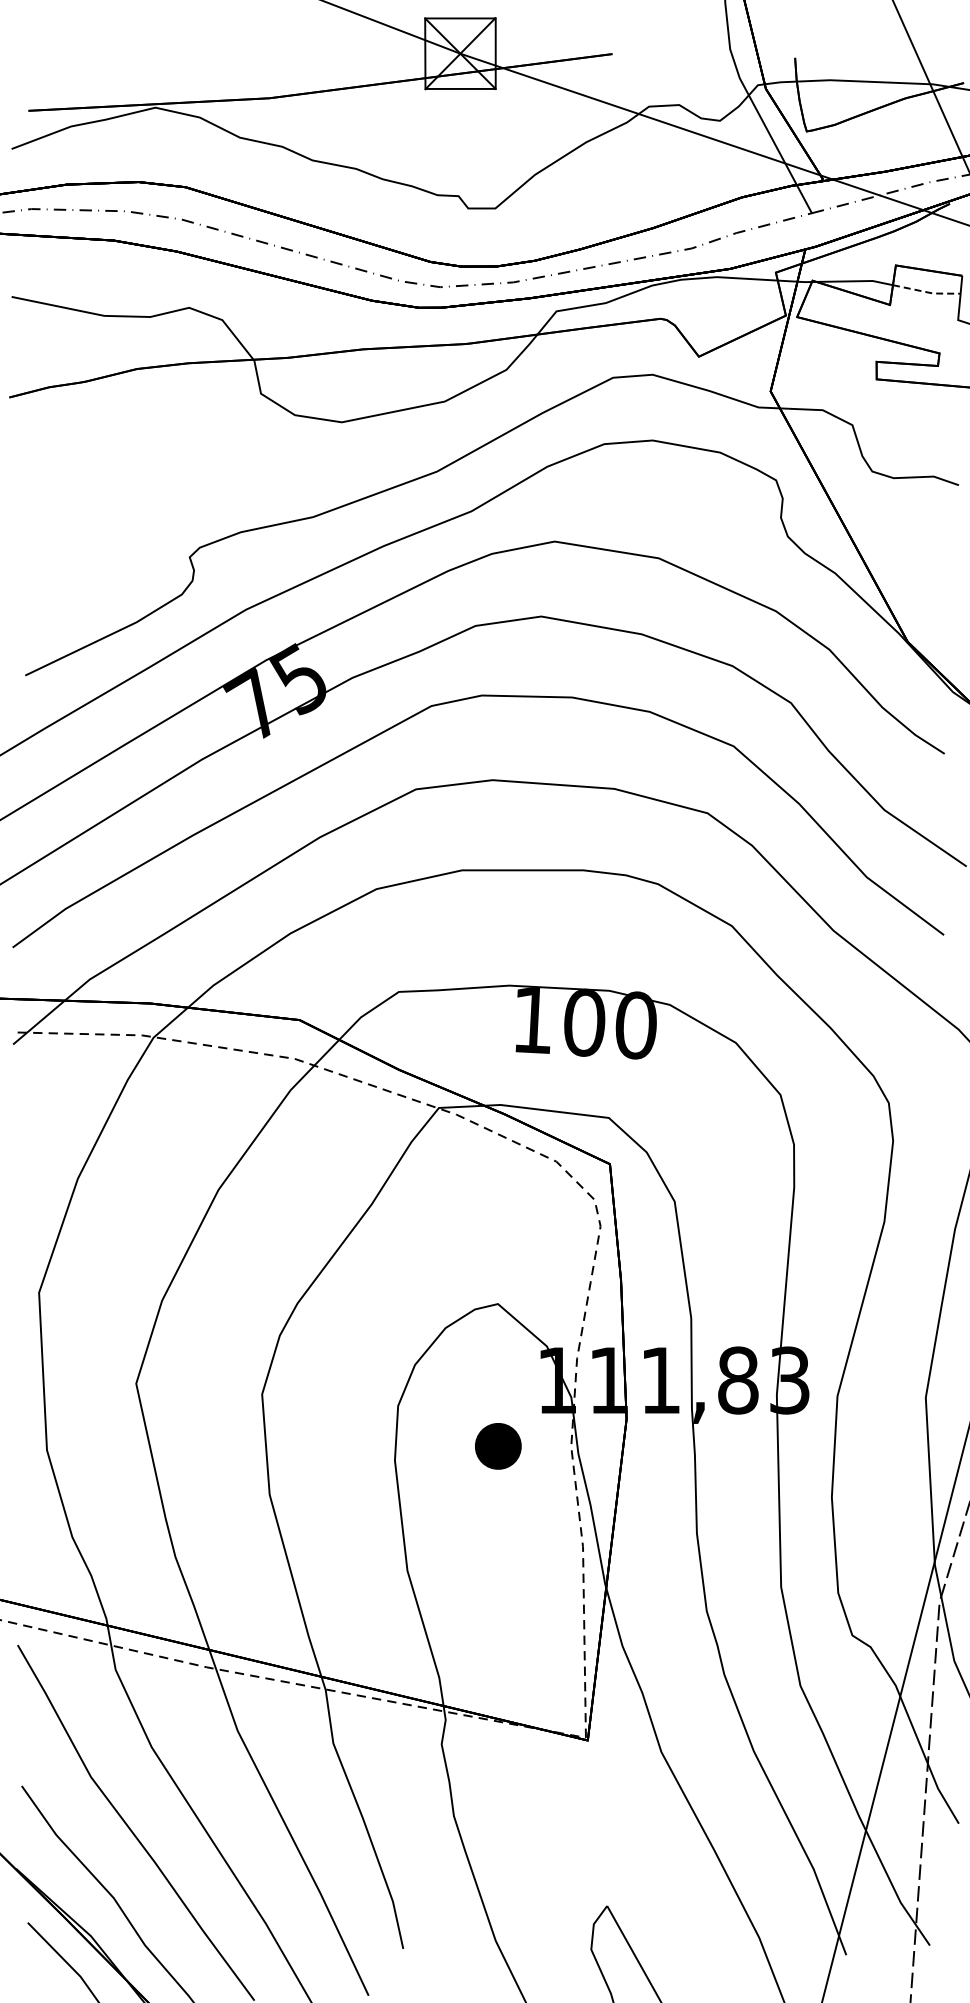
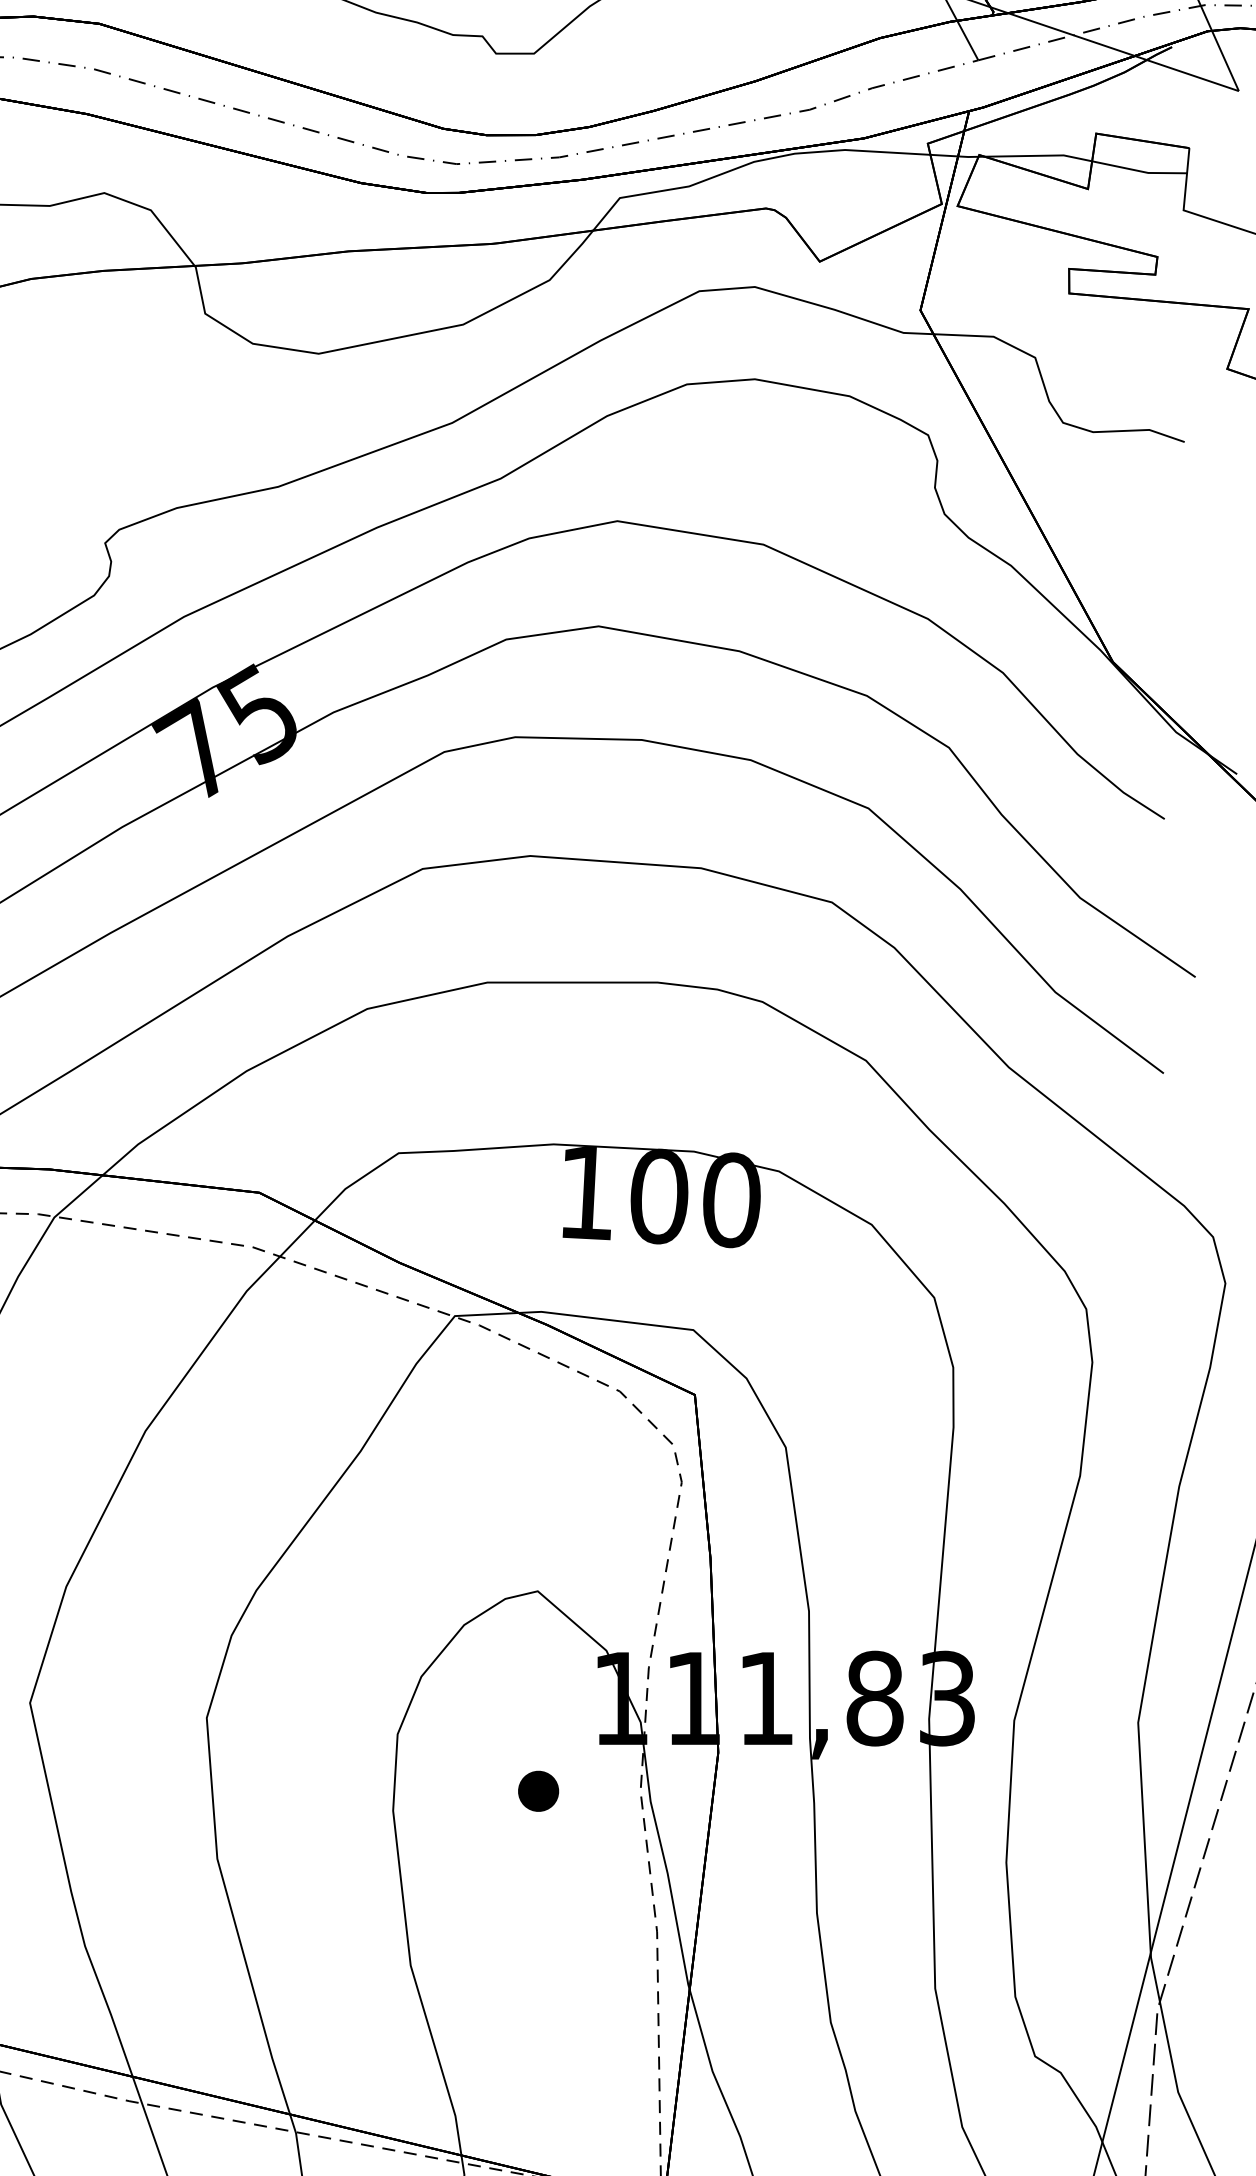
line: (927, 292) -> (1140, 171), dashed -> solid
part: (498, 1446) -> (538, 1791), size x0.62

